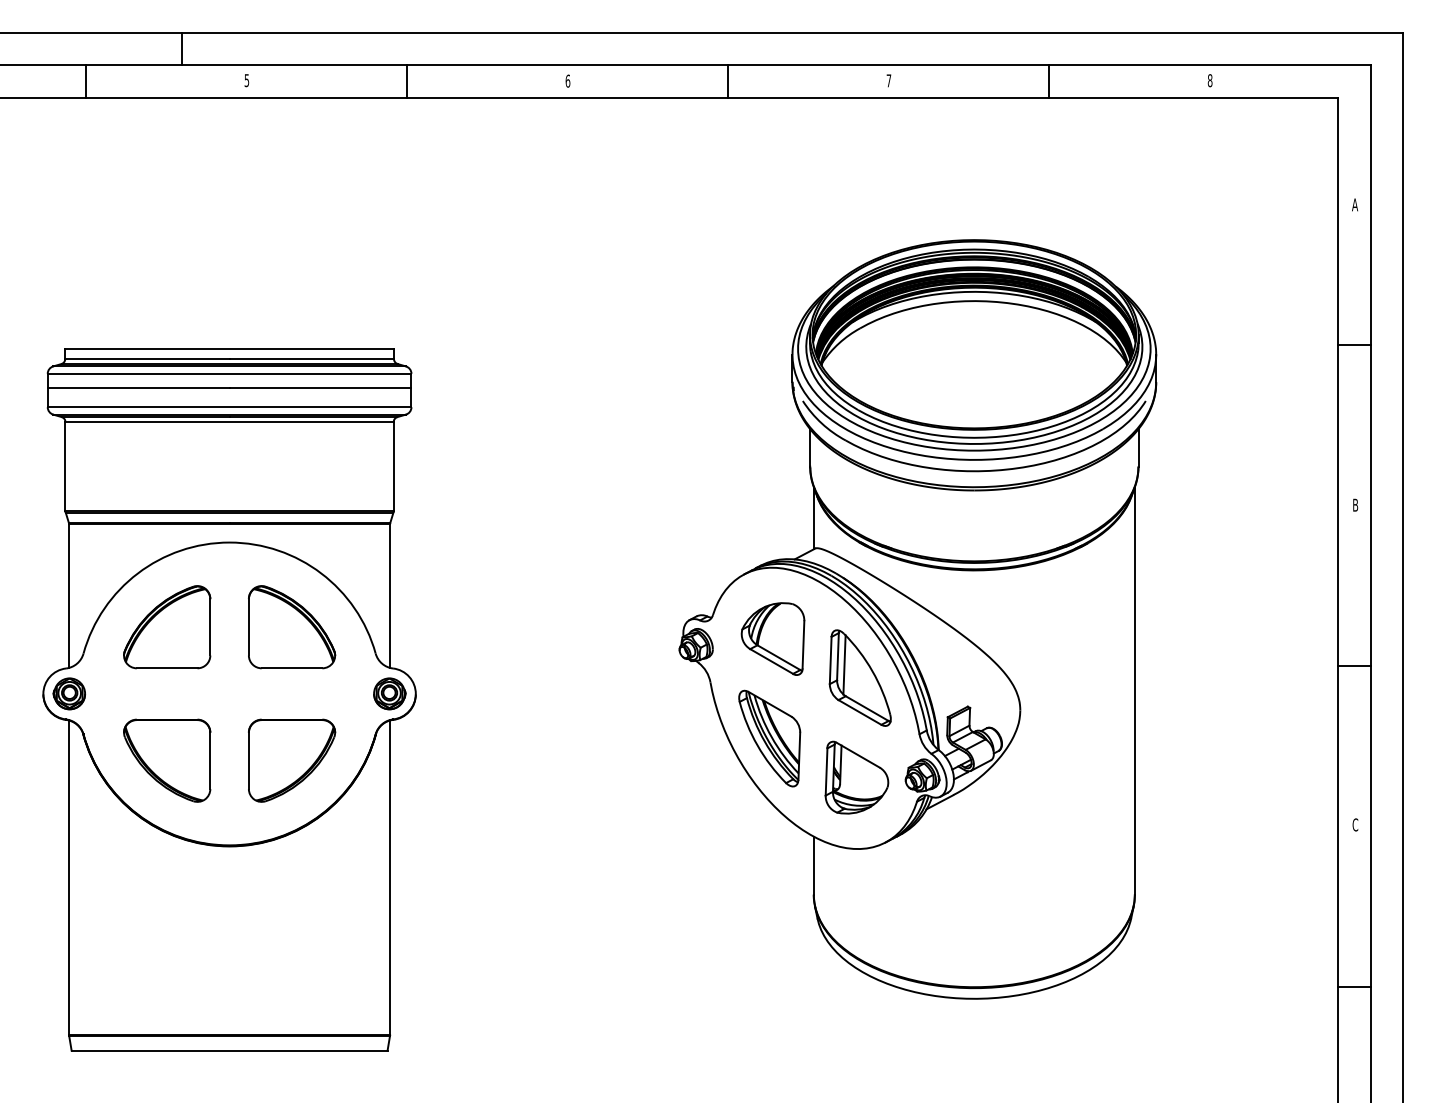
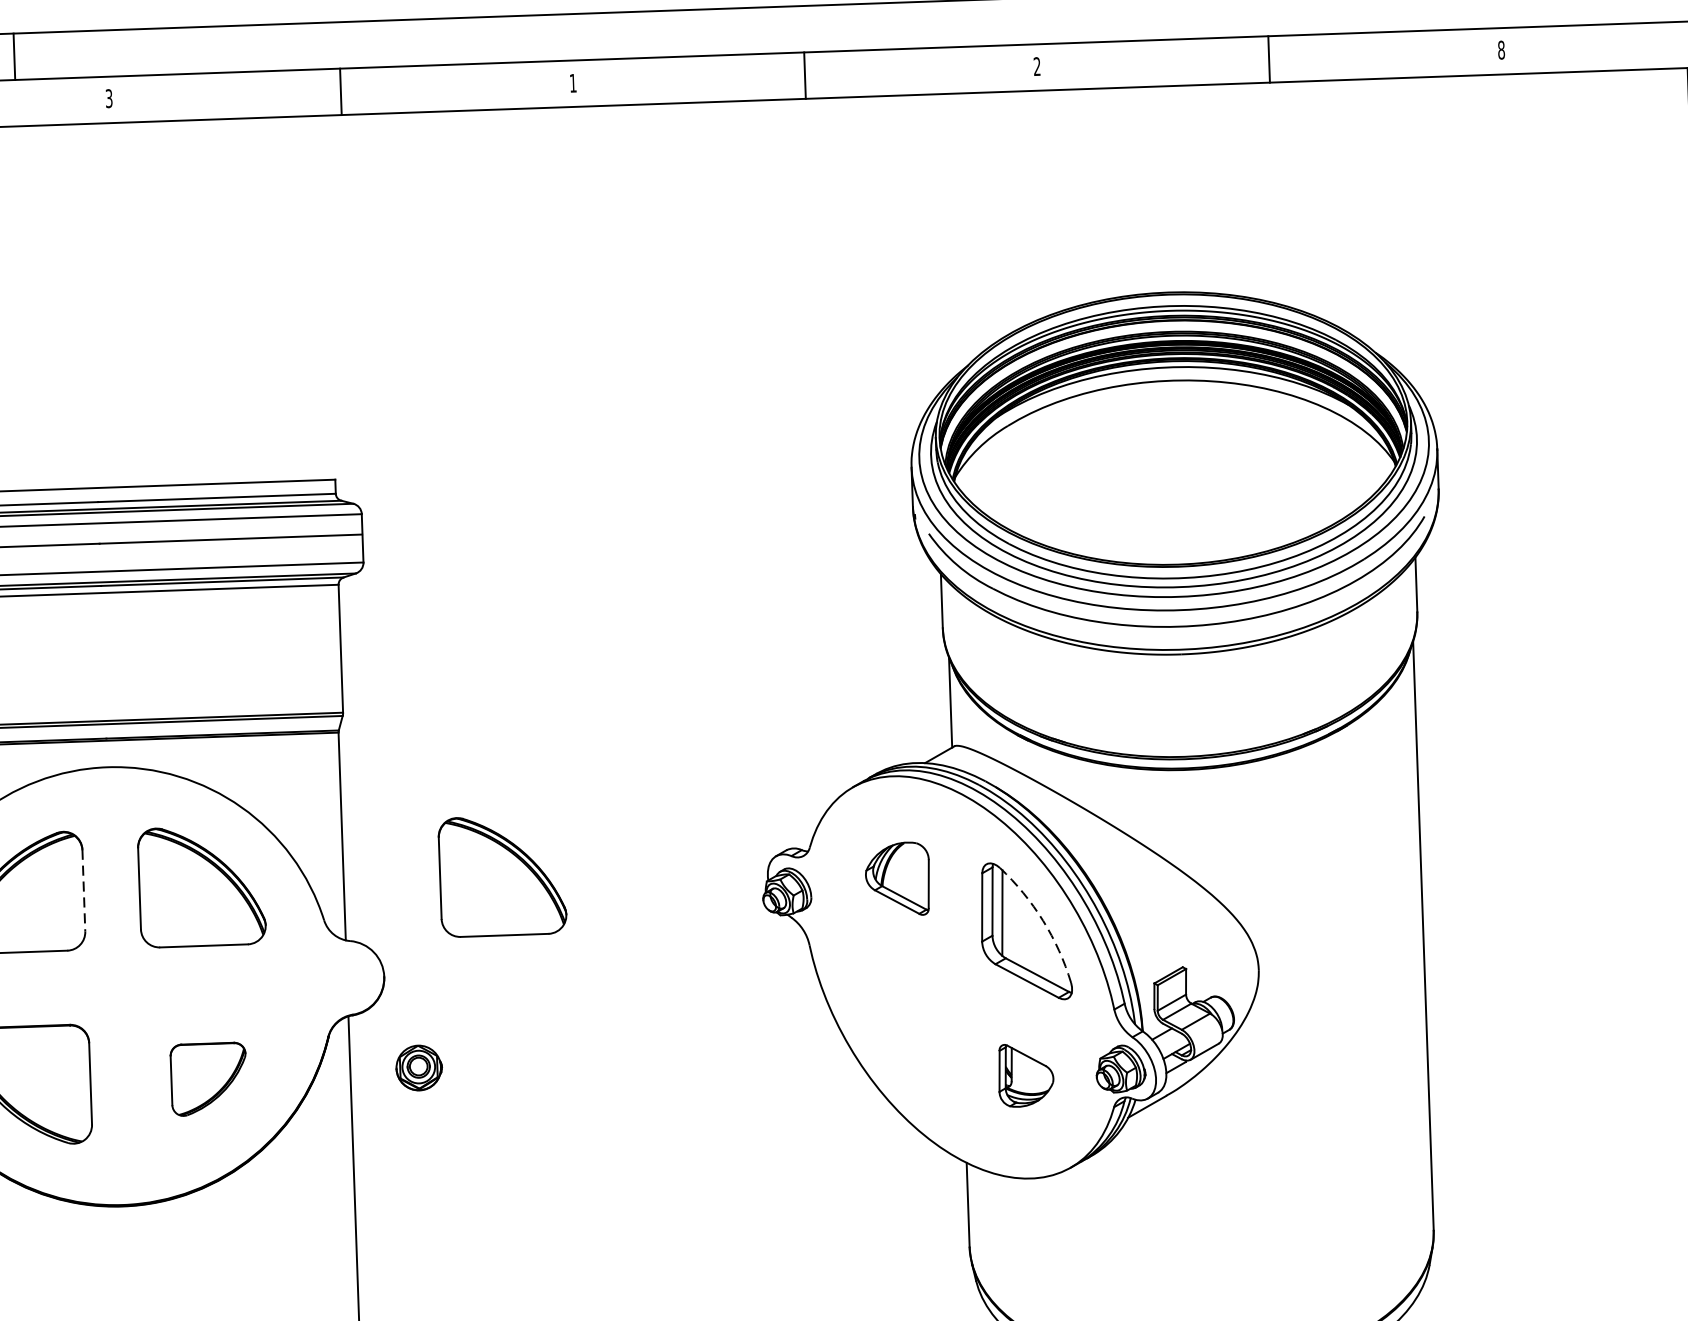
text: (246, 79) -> (108, 97), 5 -> 3
text: (567, 80) -> (572, 82), 6 -> 1
text: (888, 80) -> (1036, 66), 7 -> 2
line: (210, 627) -> (84, 891), solid -> dashed
part: (500, 627) -> (503, 876), added
part: (772, 638) -> (896, 878), size x0.7
arc: (872, 671) -> (1043, 921), solid -> dashed
part: (389, 693) -> (418, 1067), moved
part: (769, 738) -> (897, 1023), removed
part: (292, 760) -> (209, 1079), size x0.6
part: (856, 777) -> (1025, 1075), size x0.6

